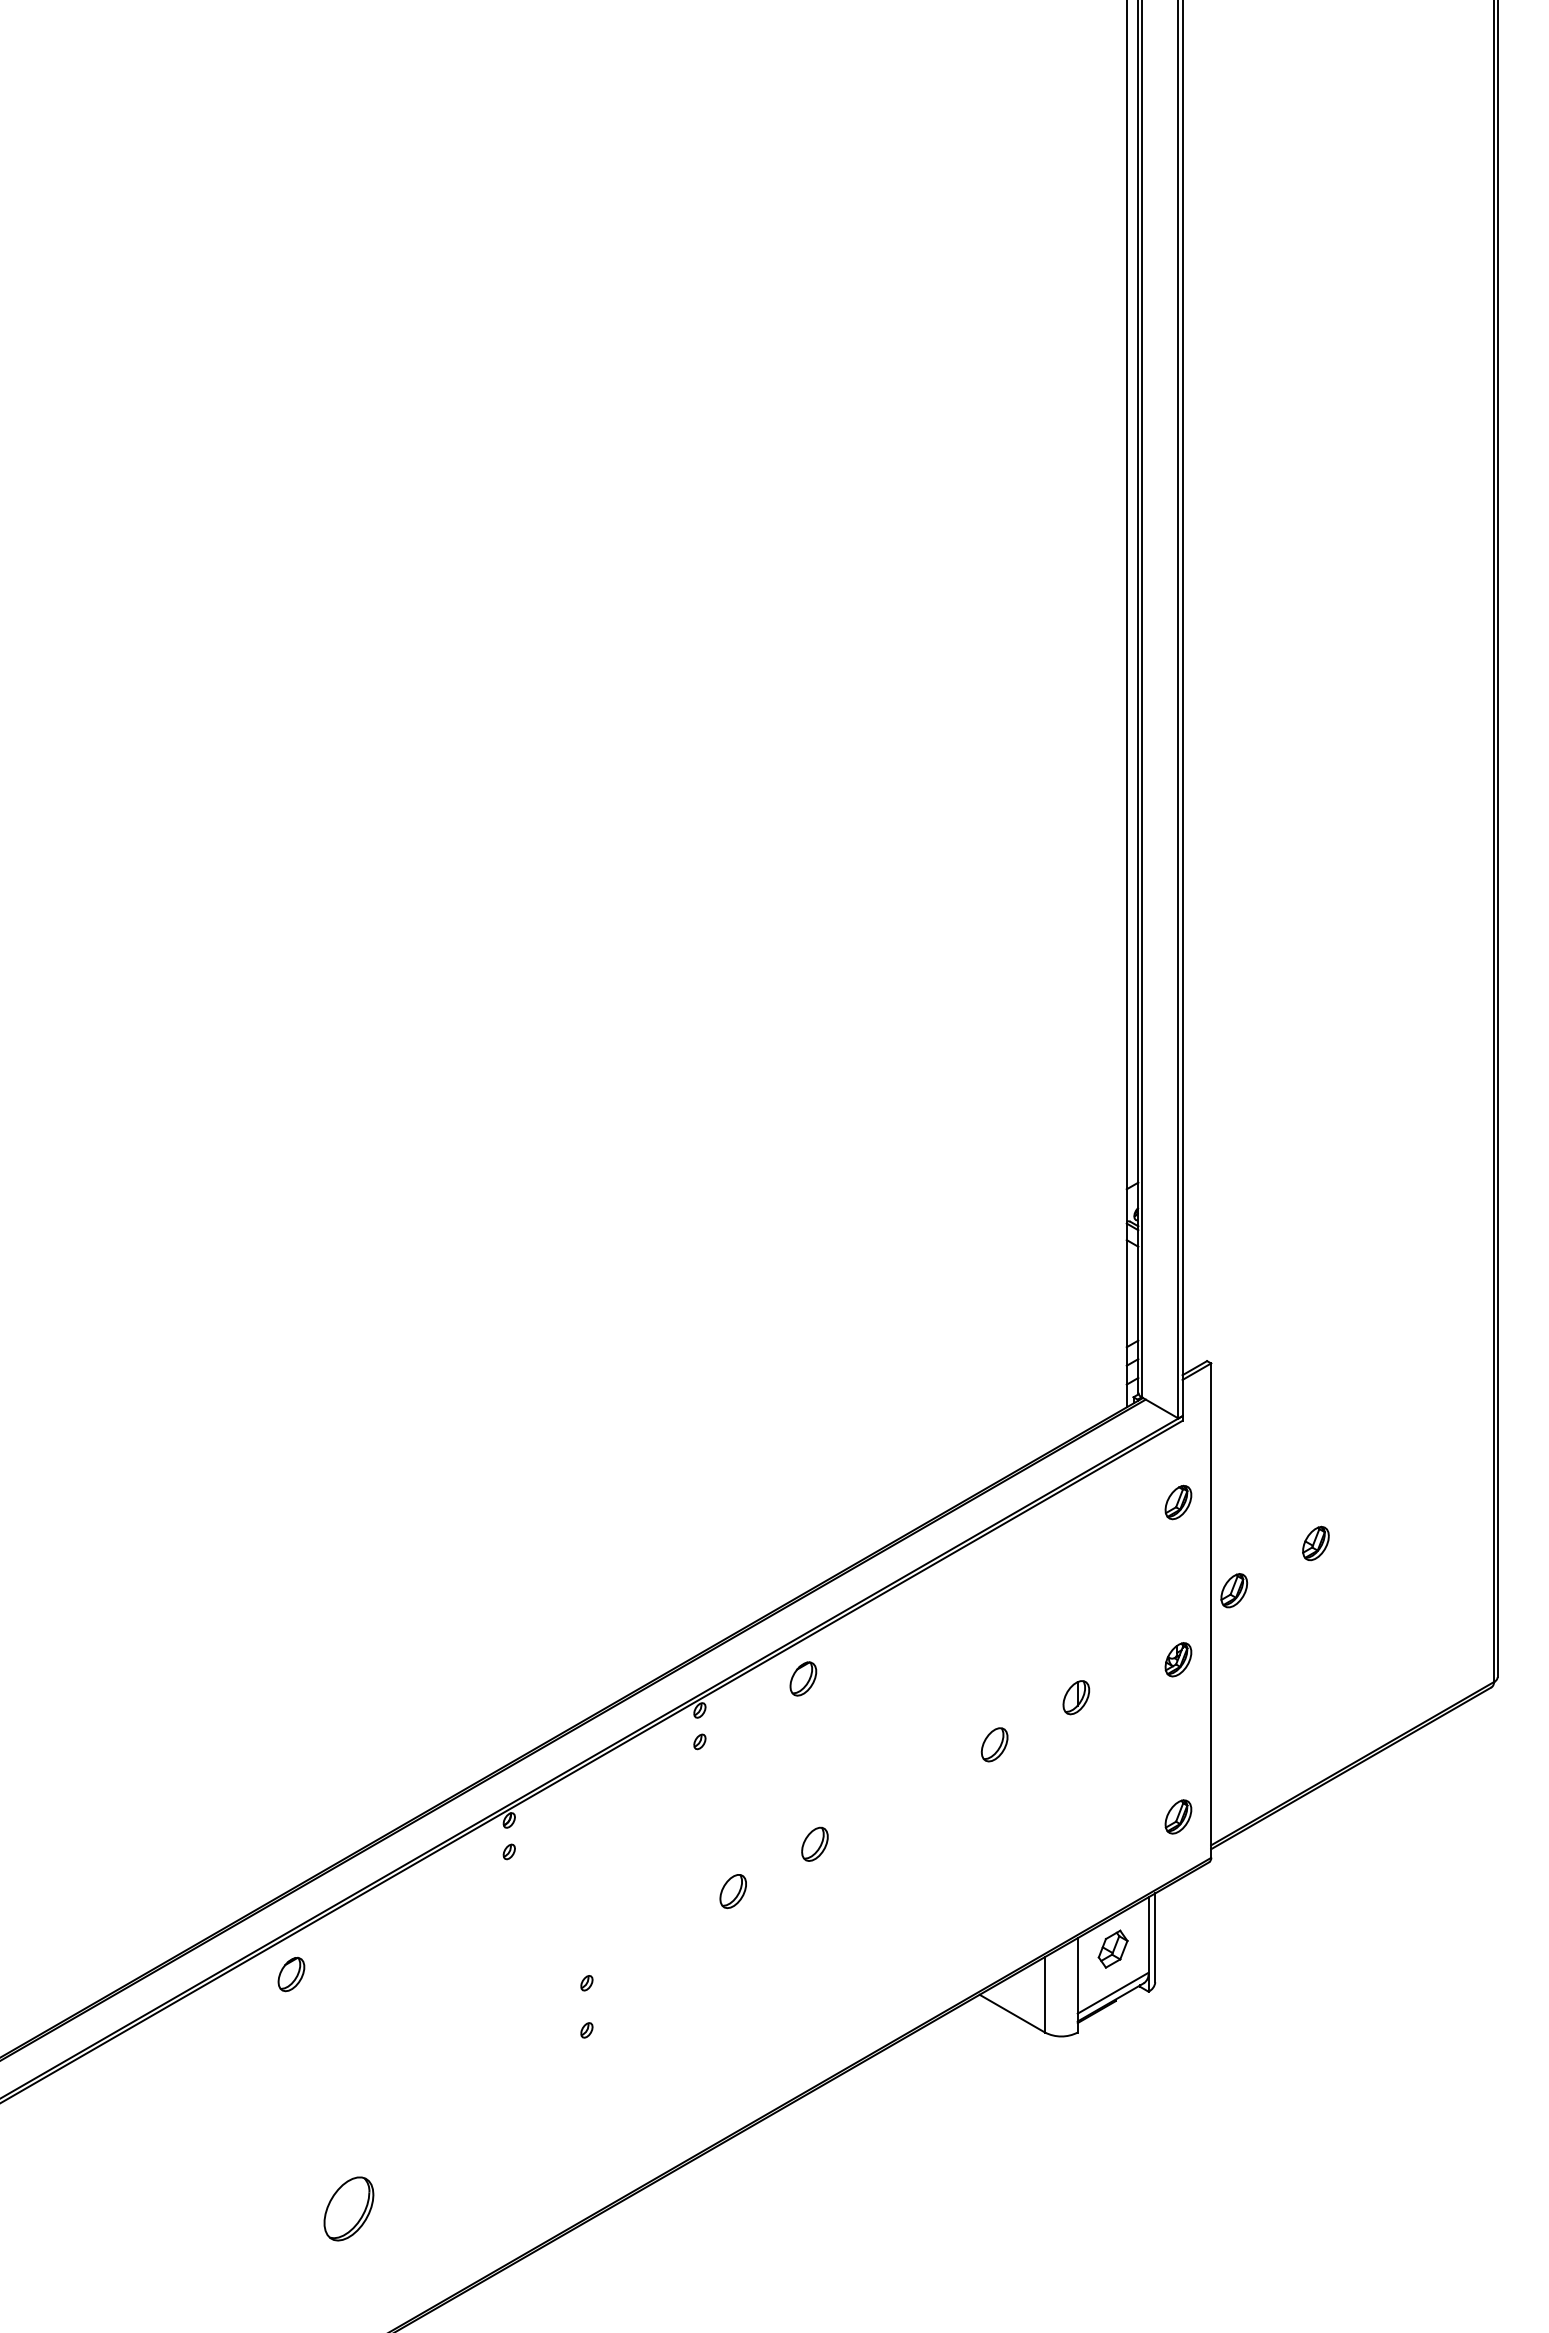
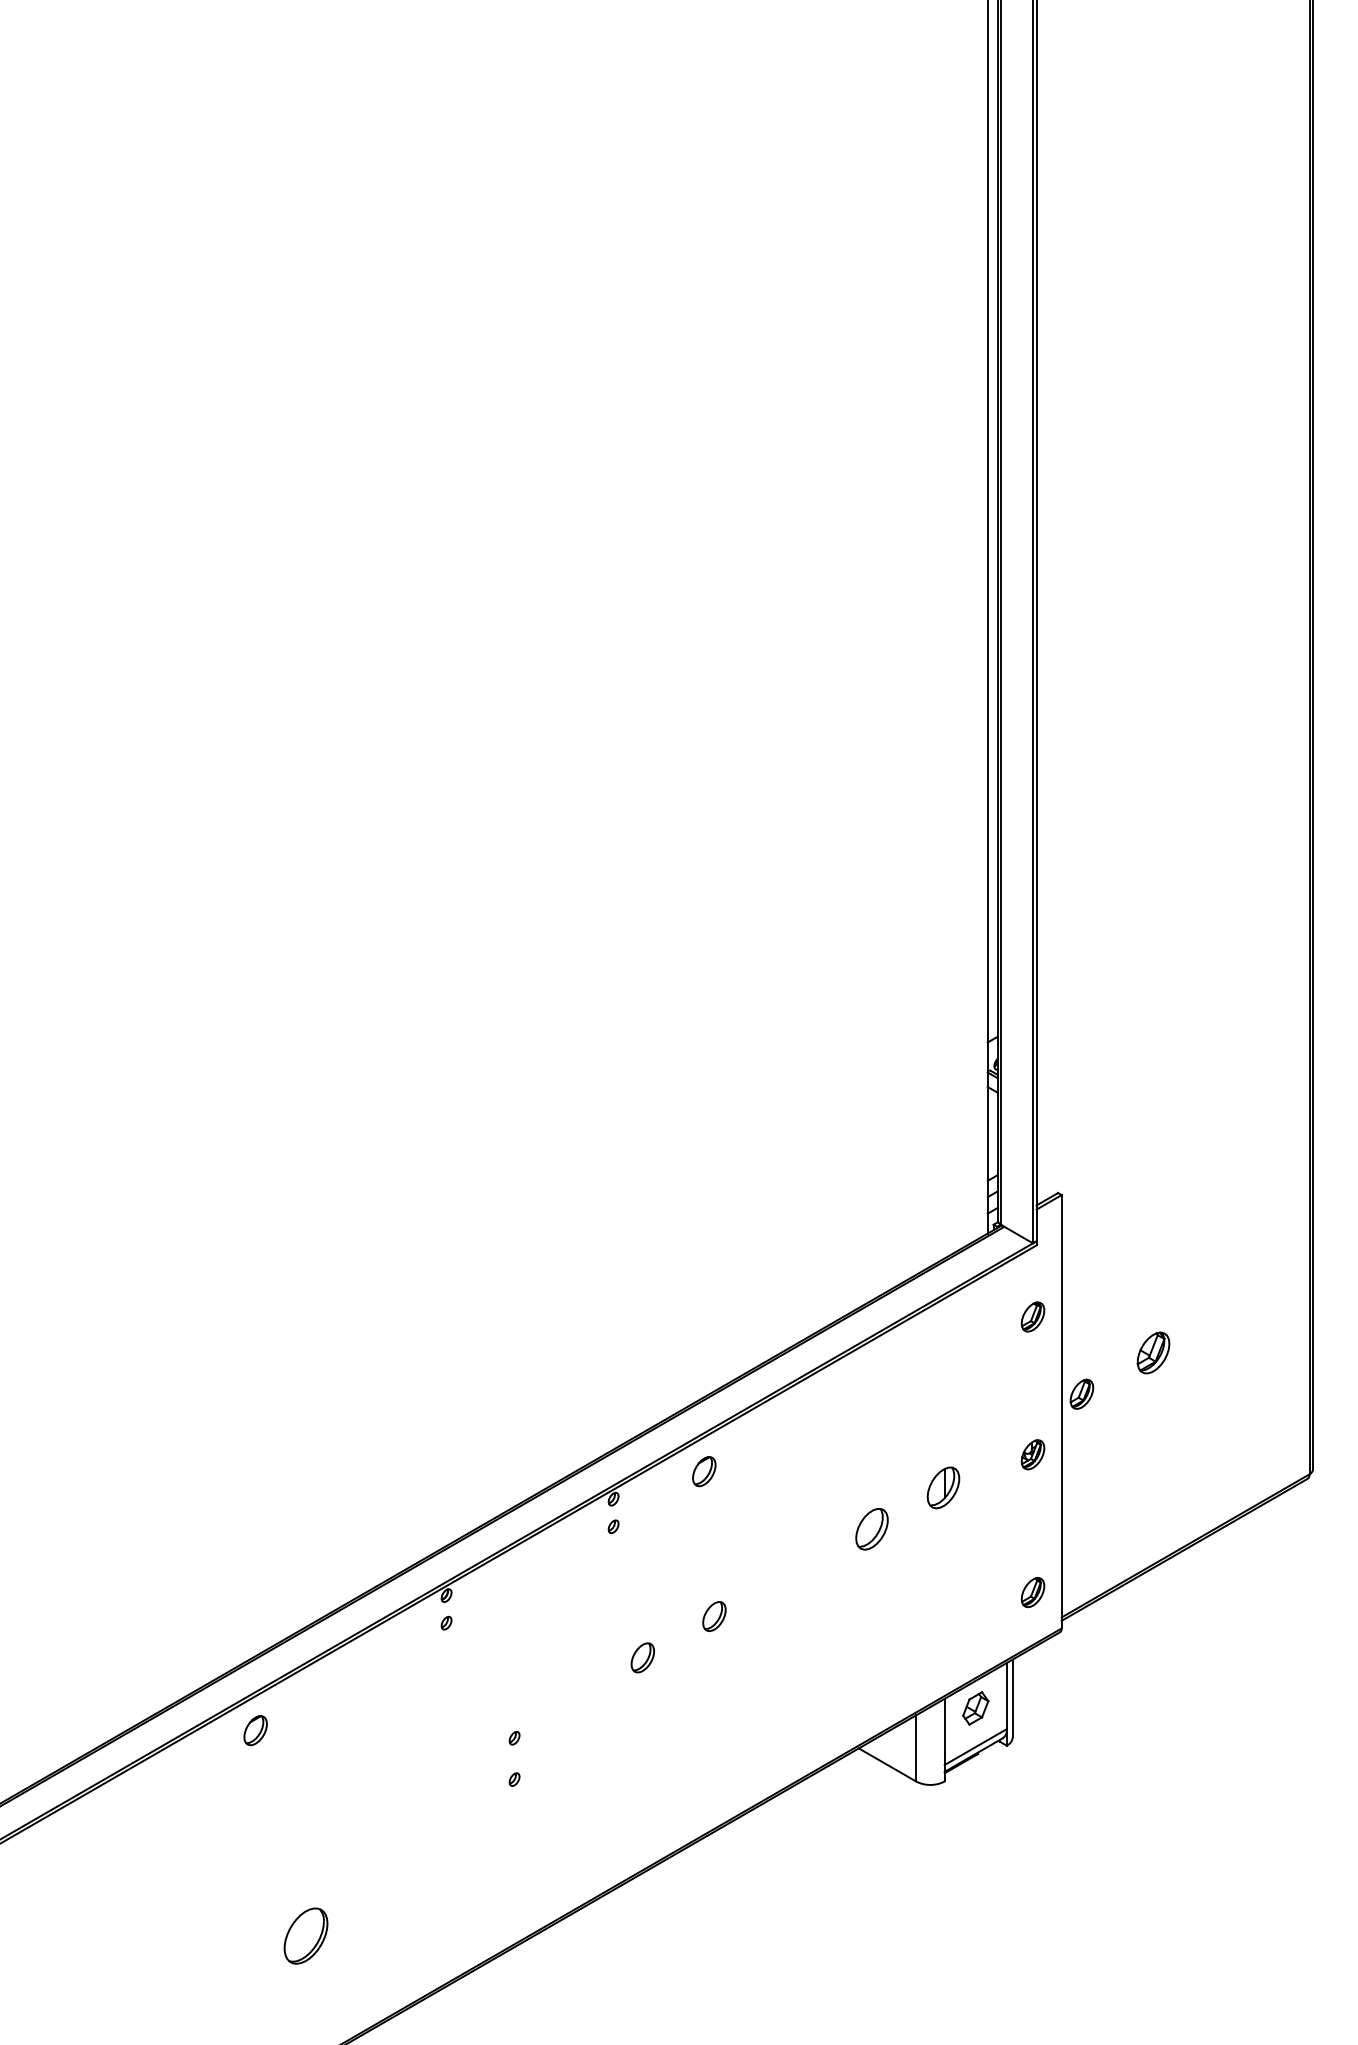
part: (1315, 1543) -> (1153, 1352), size x1.4
part: (1076, 1697) -> (943, 1487), size x1.4
part: (994, 1744) -> (871, 1529), size x1.4

